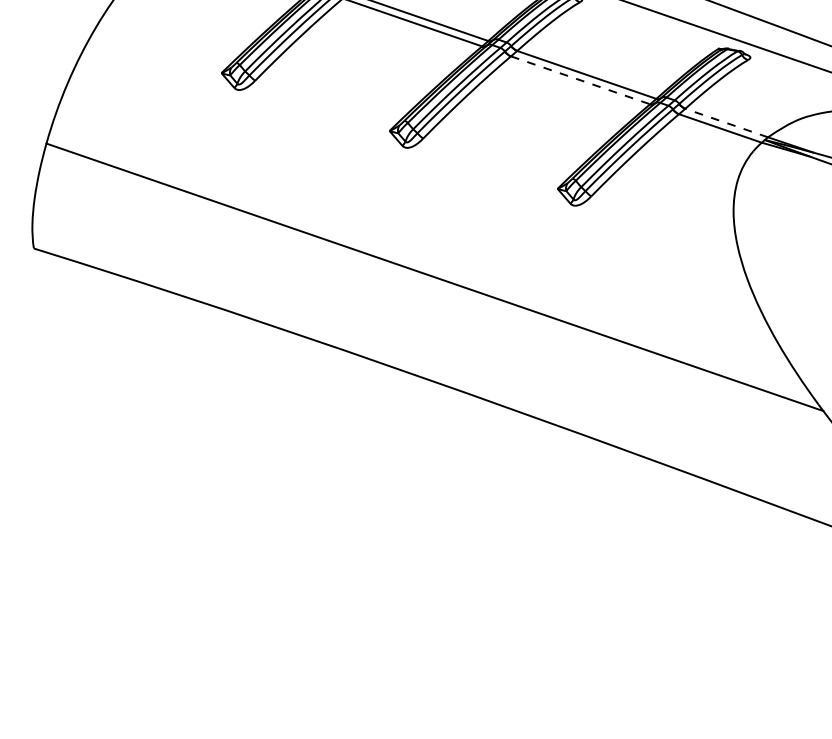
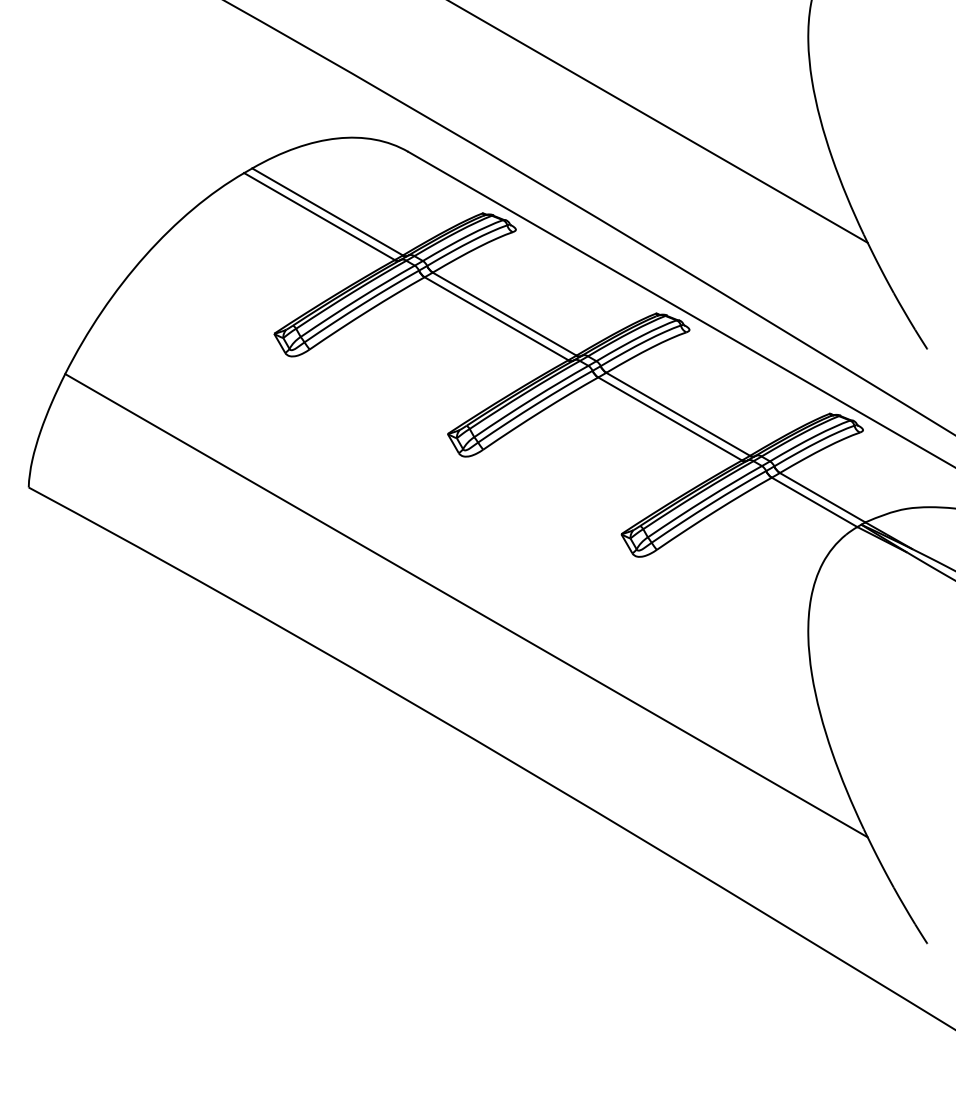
line: (580, 79) -> (670, 418), dashed -> solid
line: (726, 122) -> (822, 497), dashed -> solid

